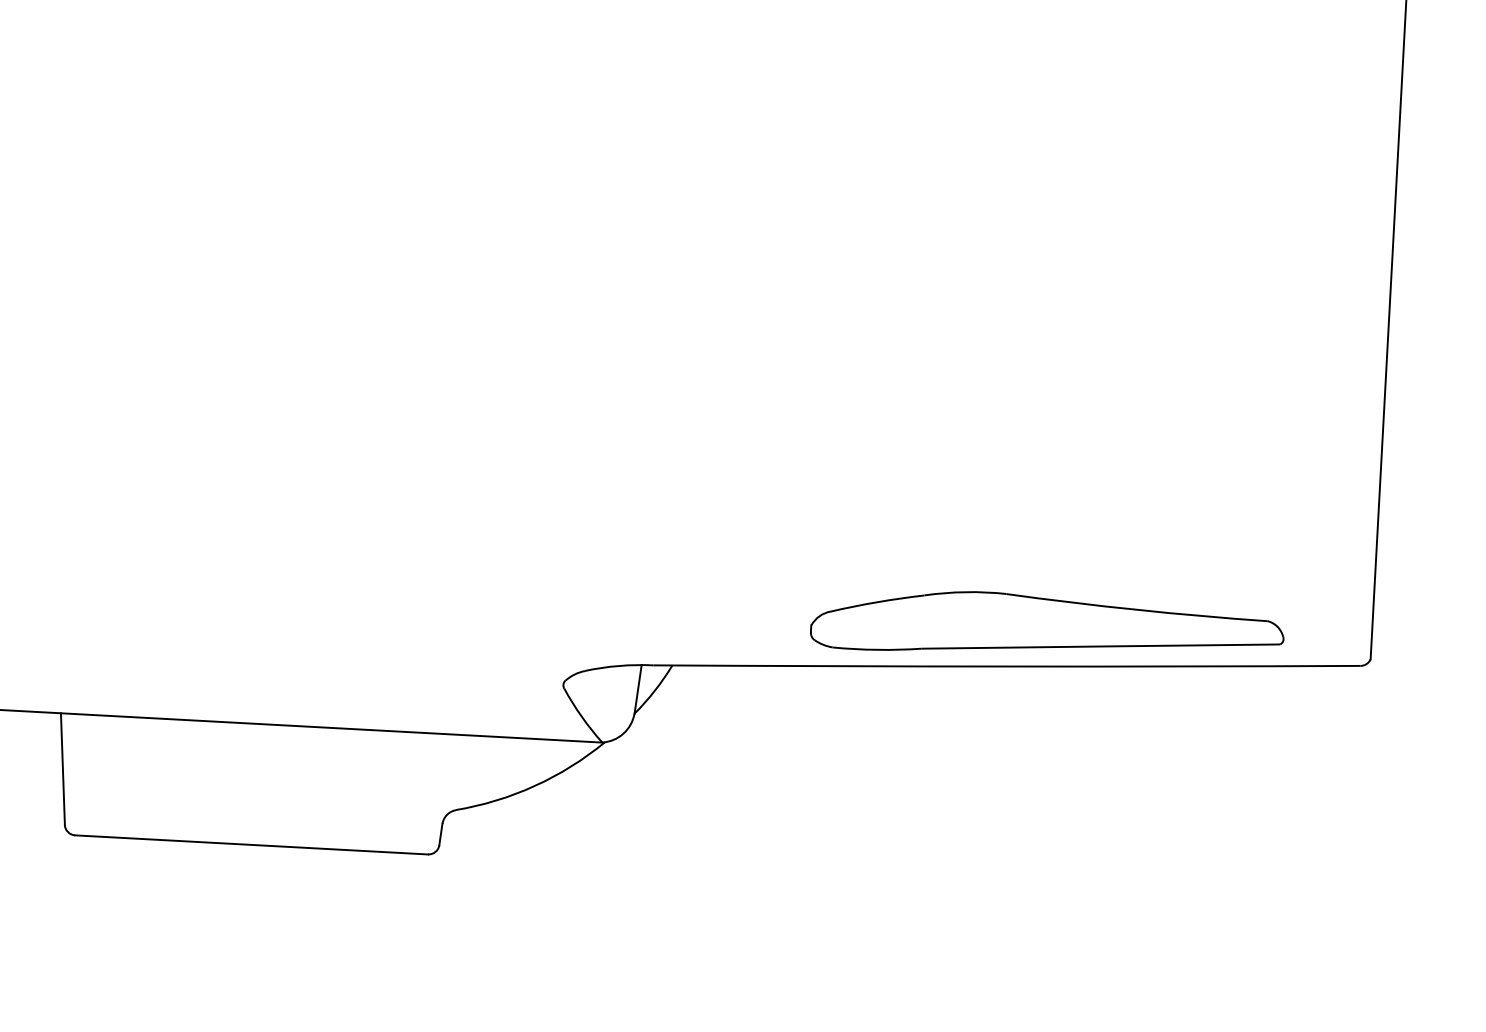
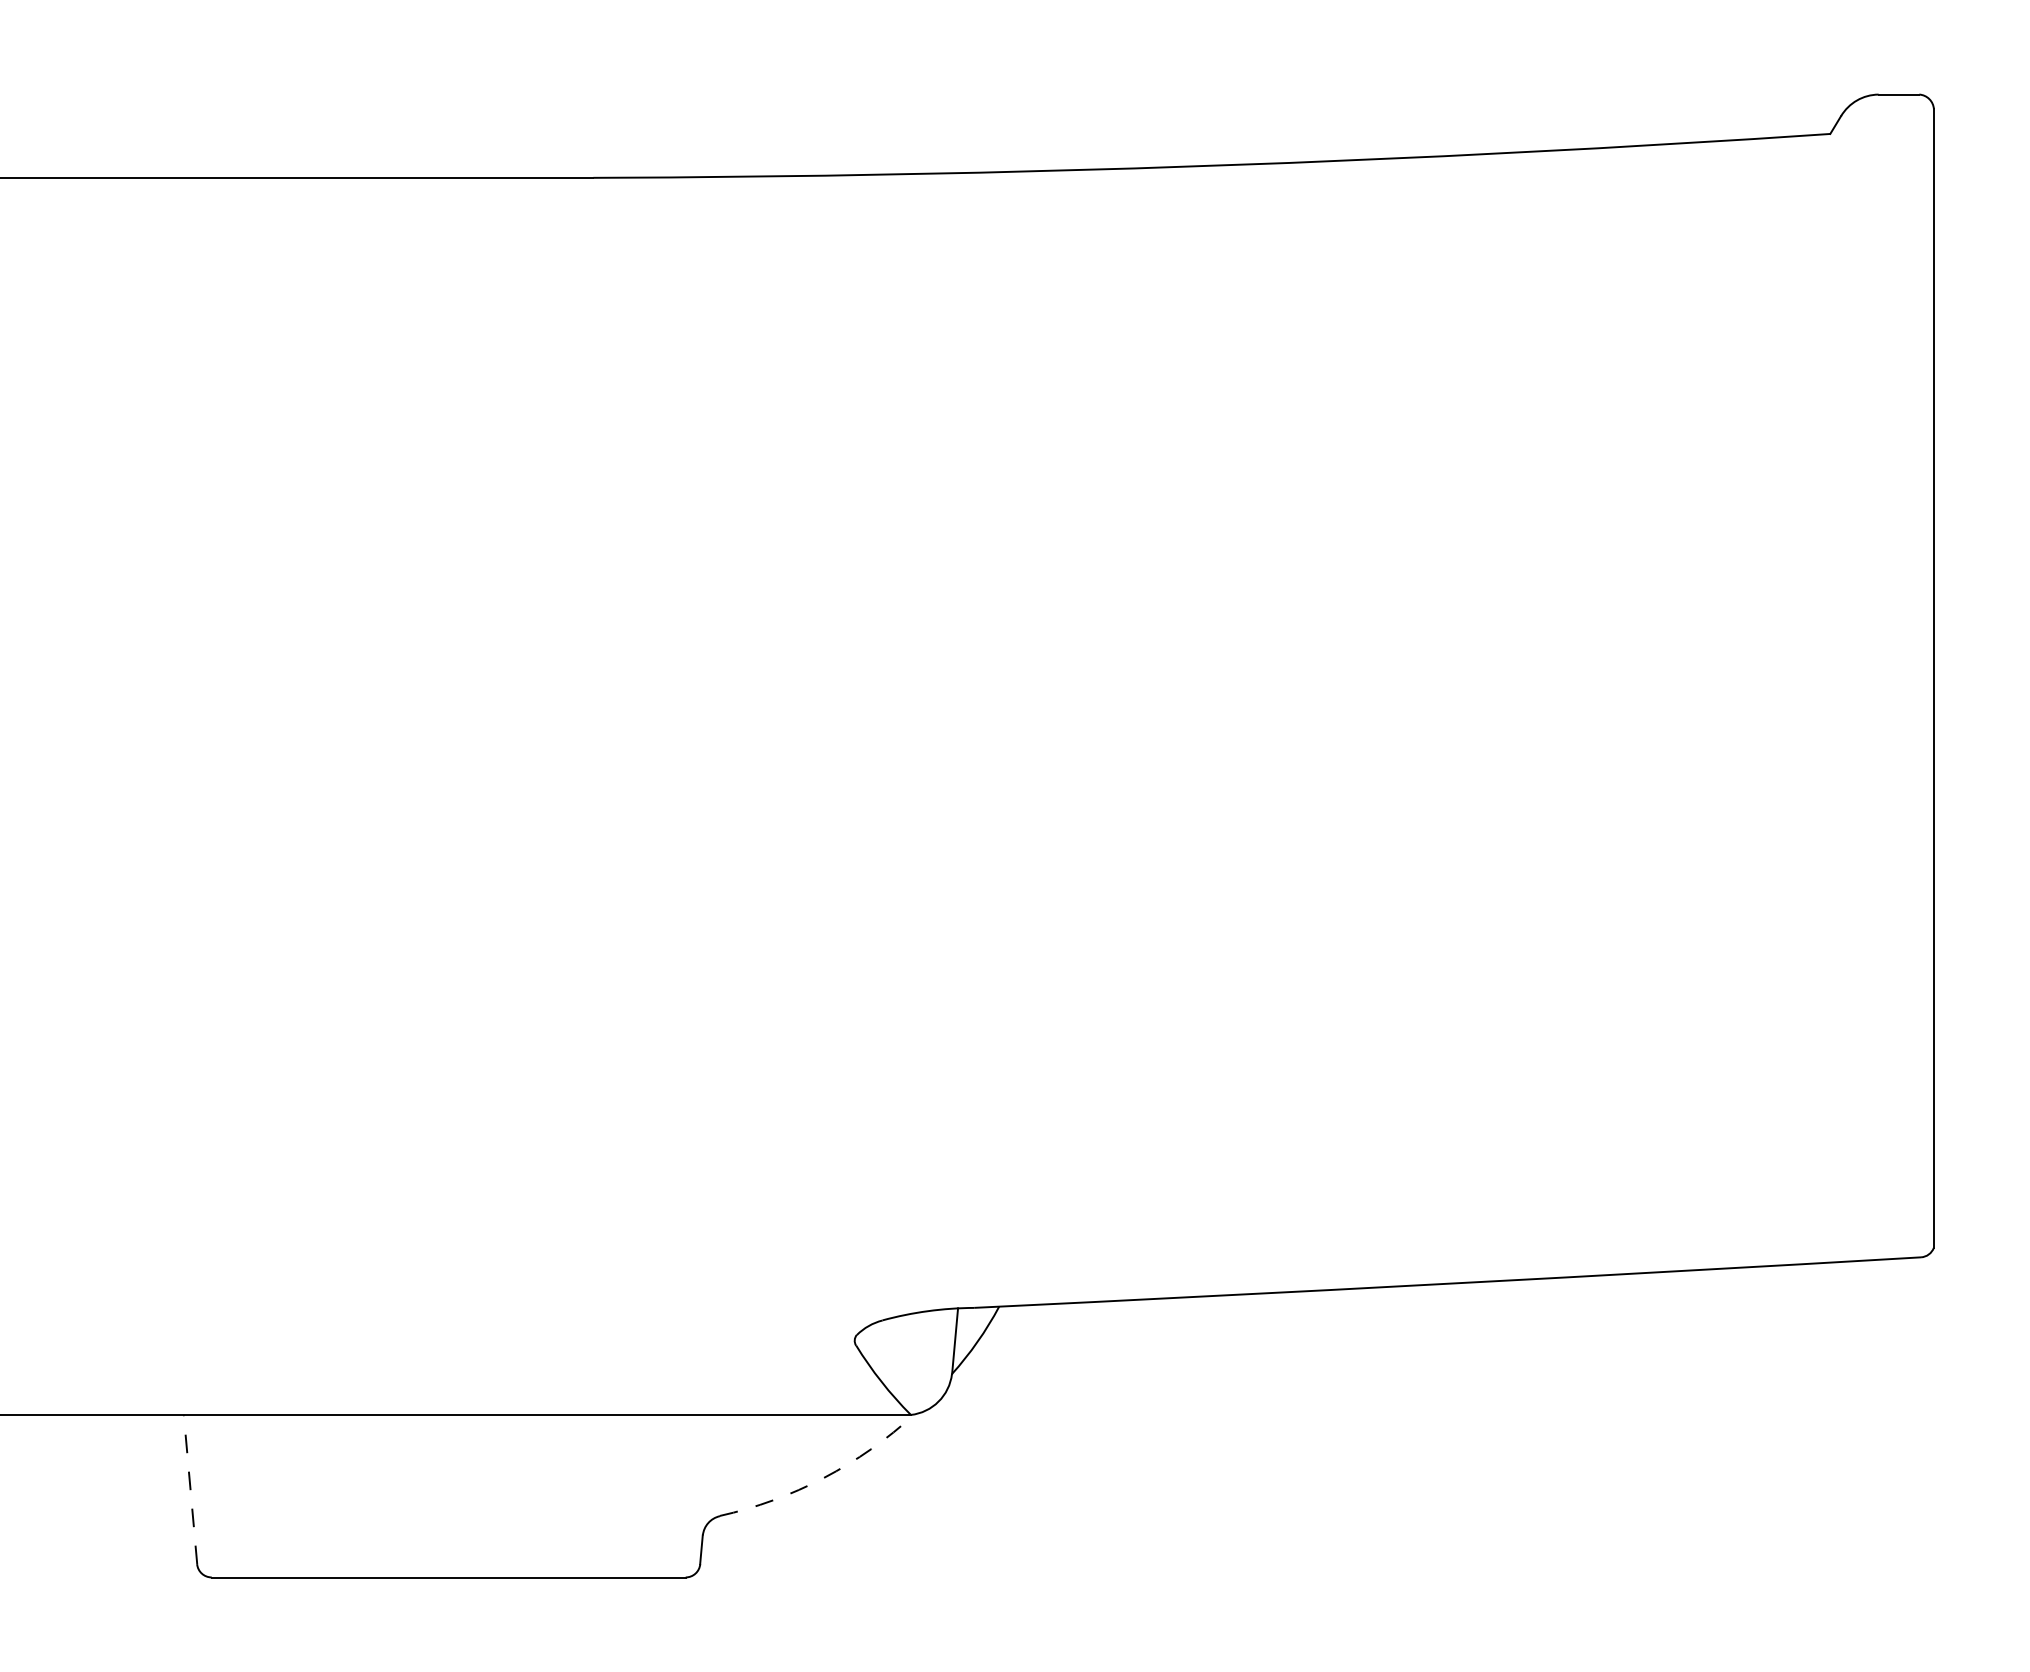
part: (1047, 627) -> (1498, 1228), removed
line: (62, 768) -> (190, 1489), solid -> dashed
arc: (534, 785) -> (823, 1477), solid -> dashed

